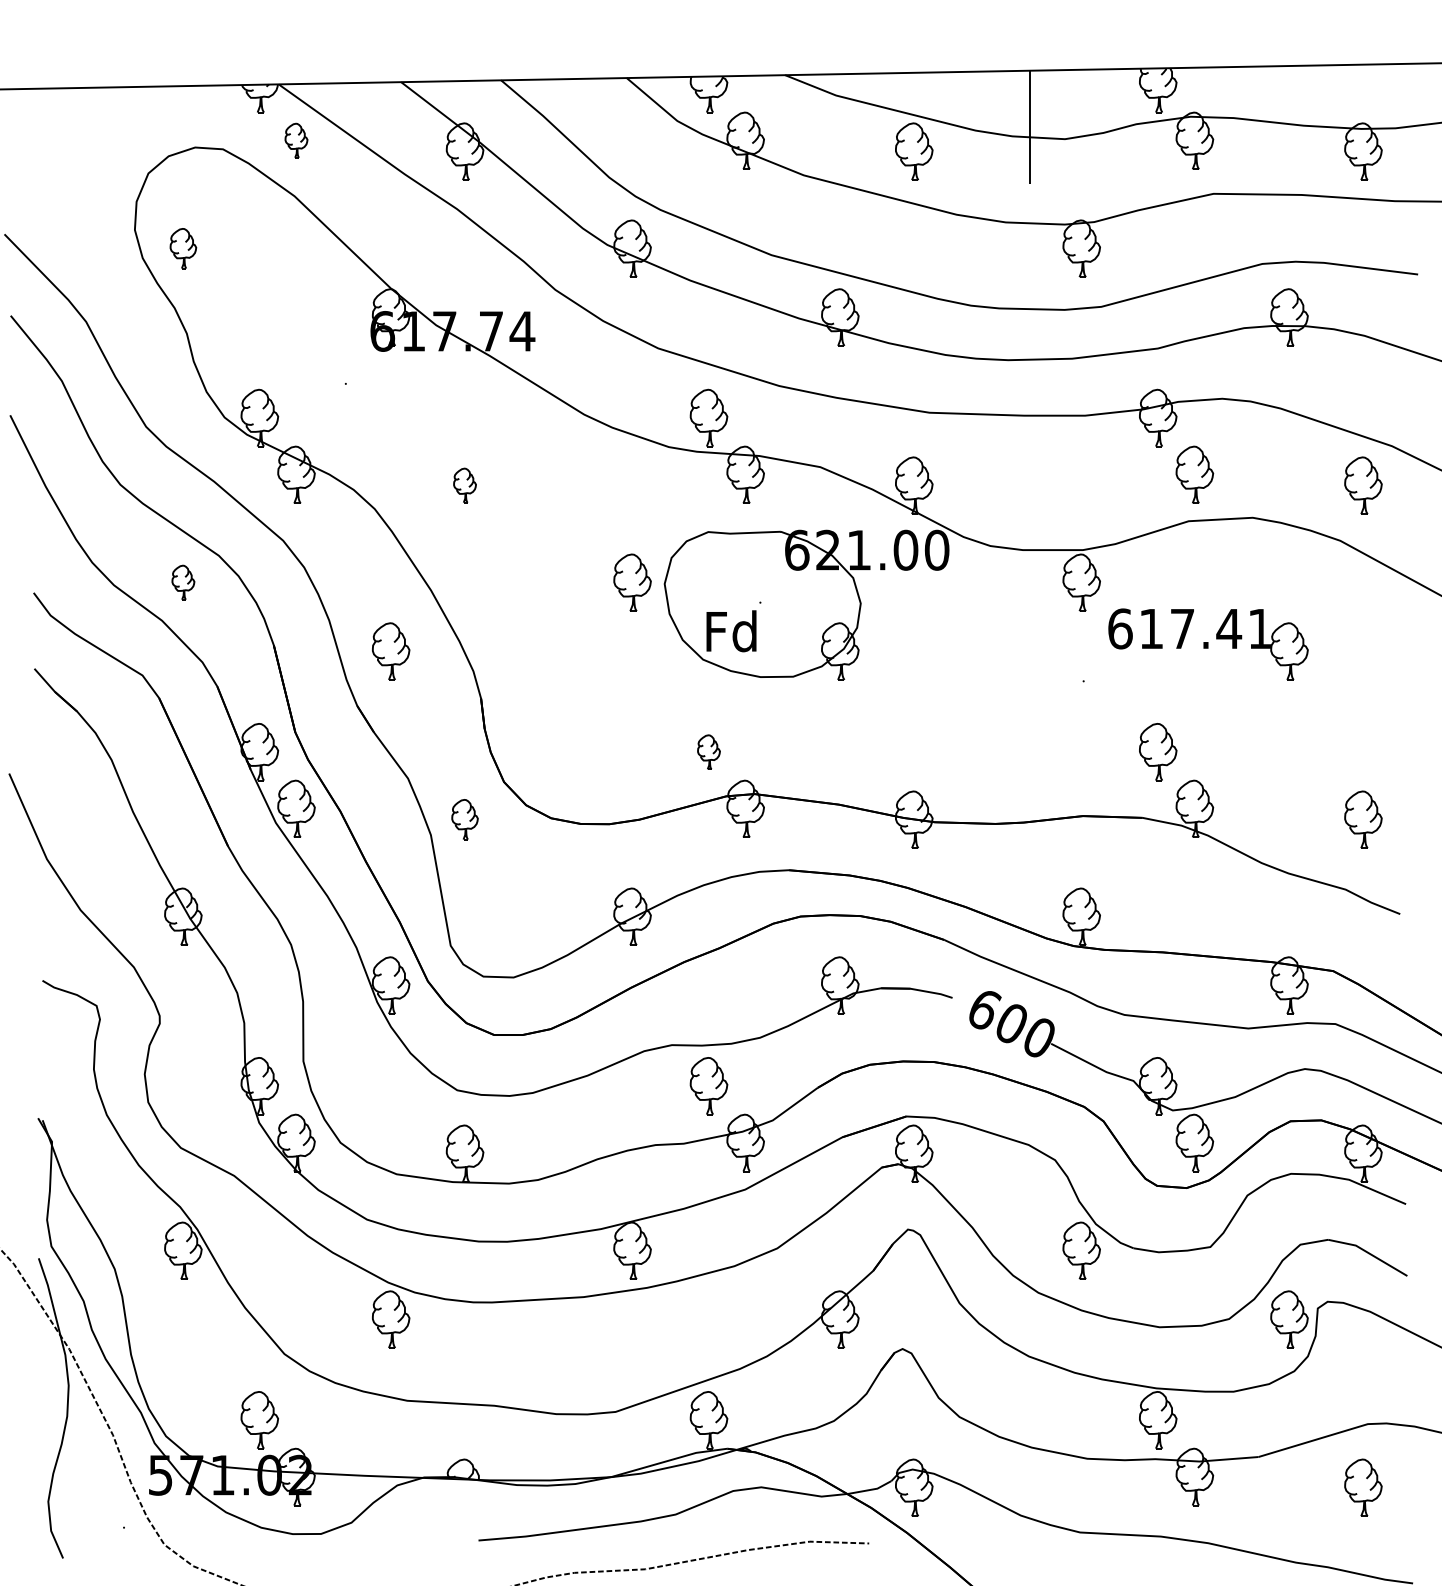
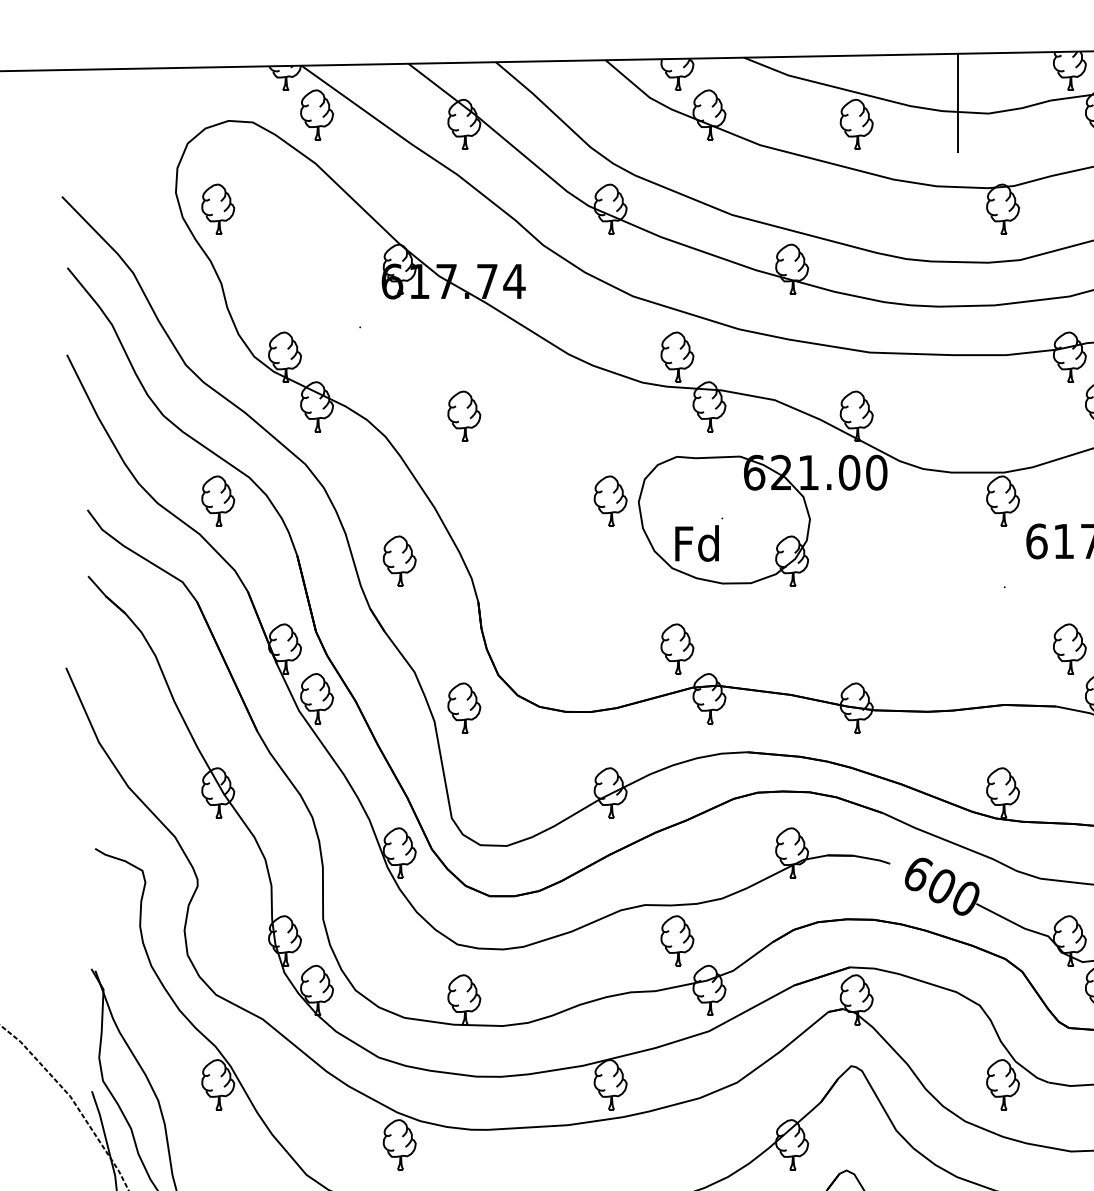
part: (296, 140) -> (317, 114), size x1.67
part: (183, 248) -> (218, 209), size x1.43
part: (464, 485) -> (463, 416), size x1.67
part: (183, 582) -> (218, 500), size x1.67
part: (708, 752) -> (677, 649), size x1.67
part: (464, 819) -> (463, 707), size x1.43

